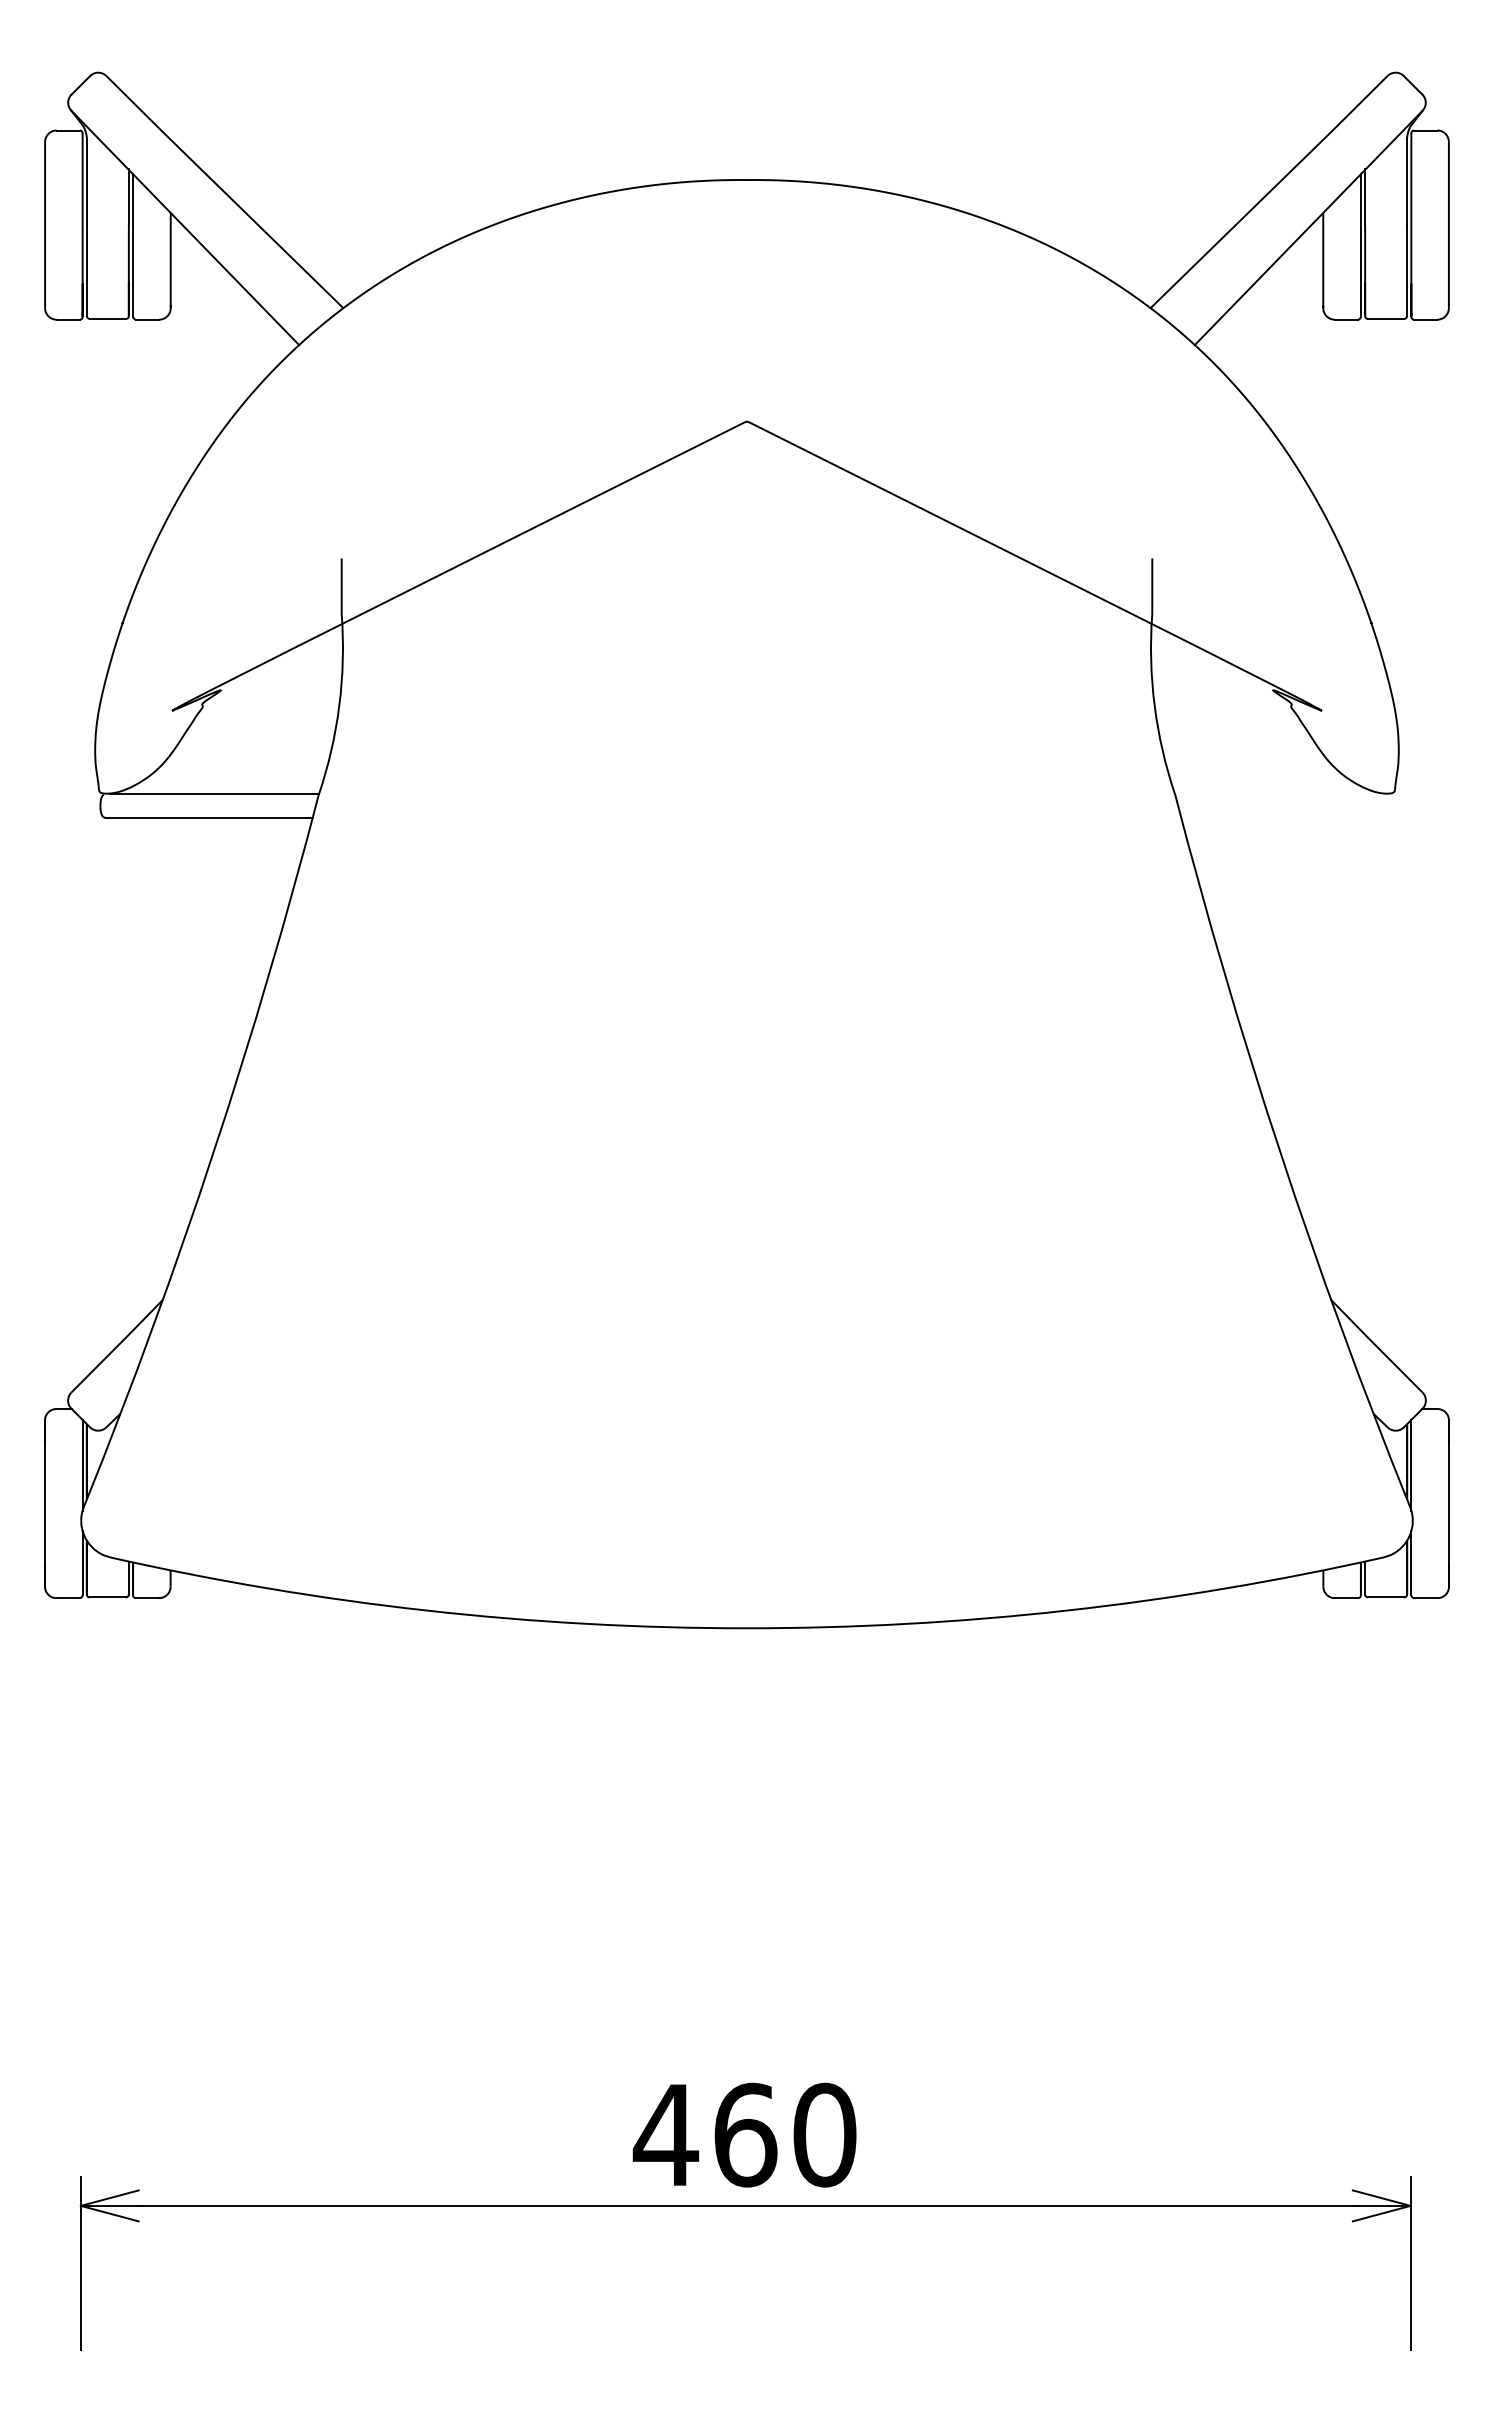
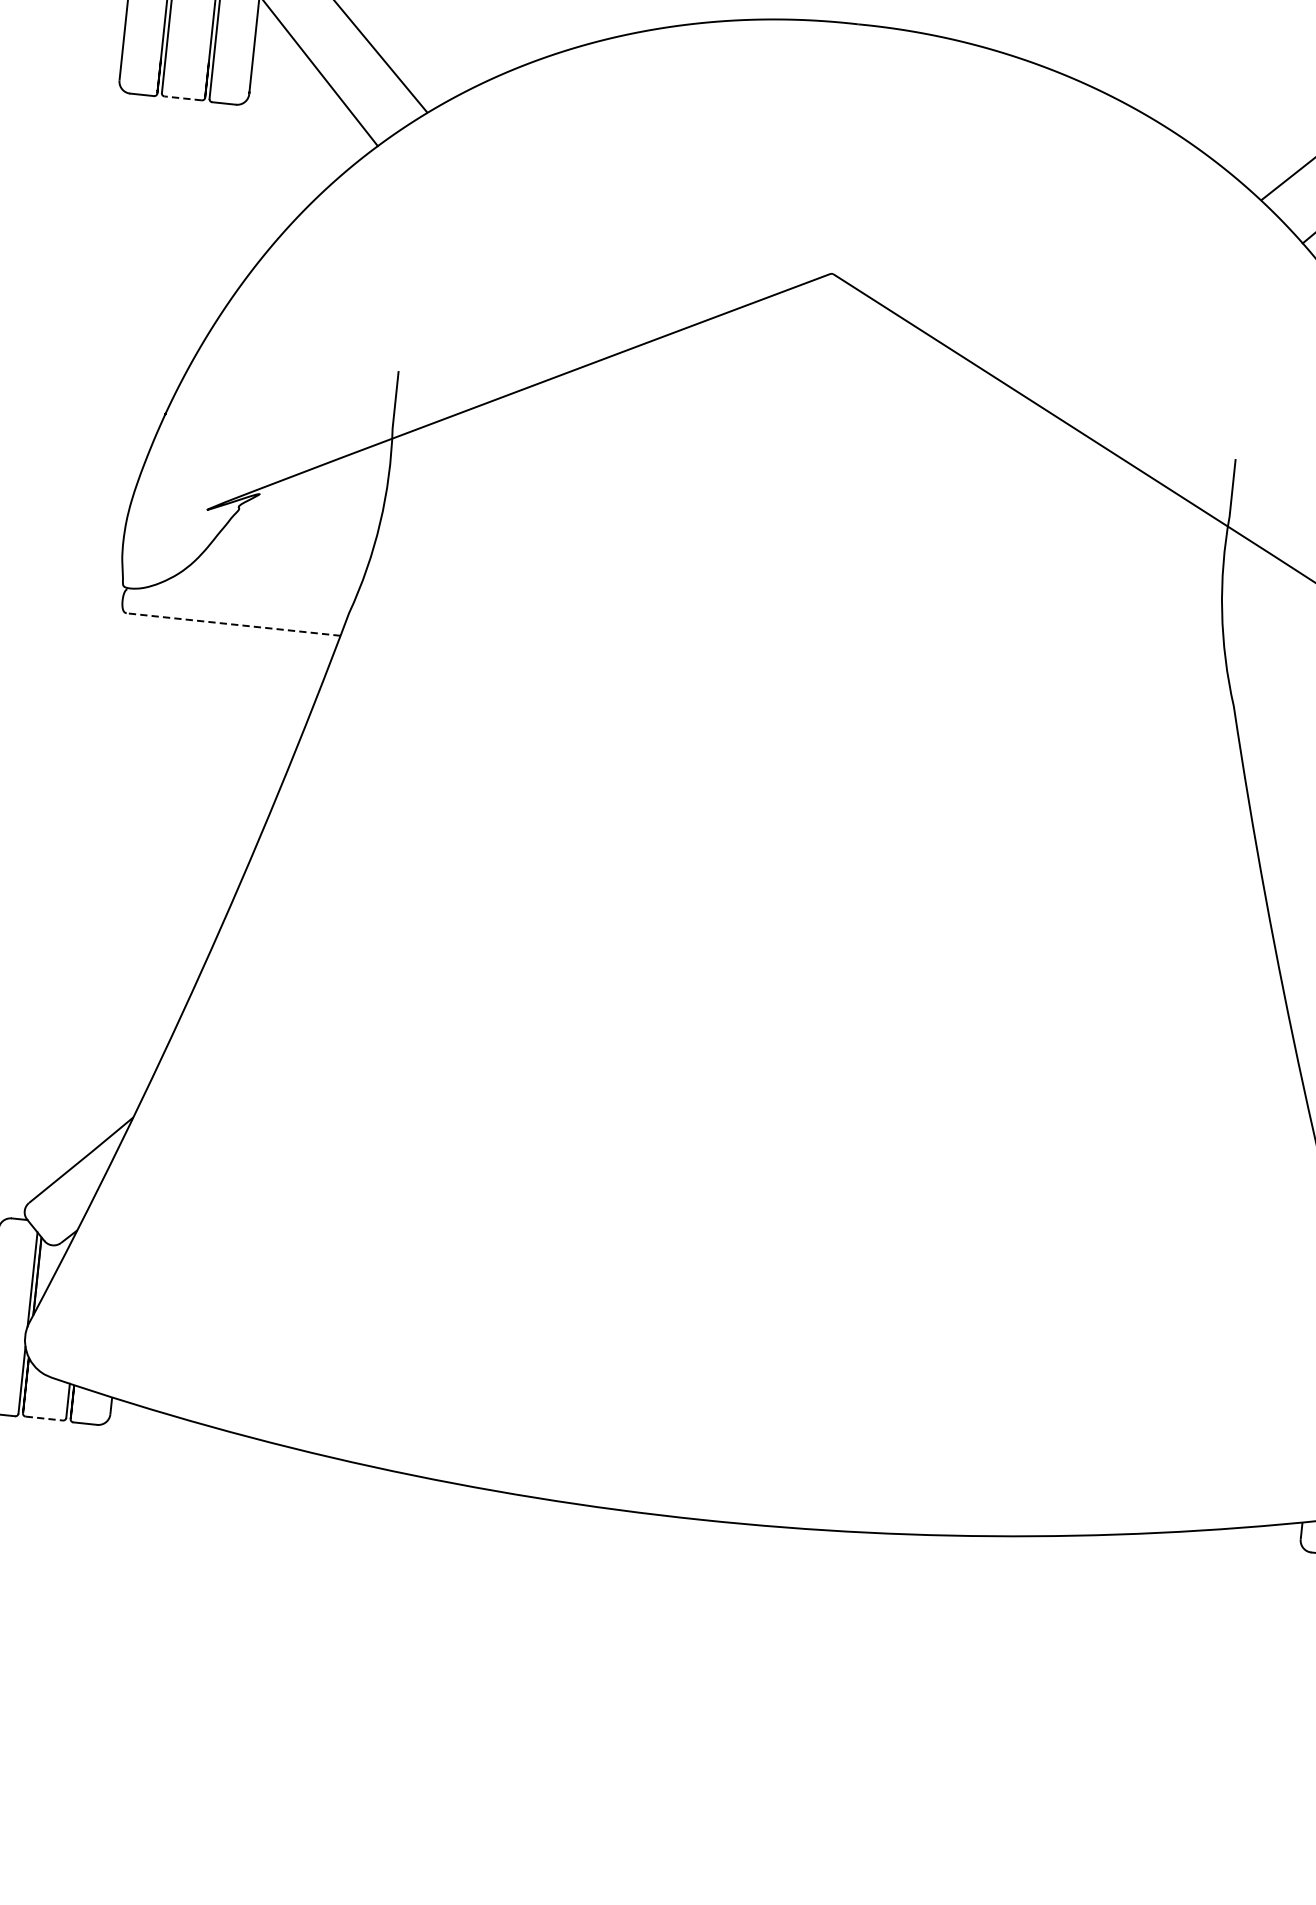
line: (107, 318) -> (182, 97), solid -> dashed
line: (214, 794) -> (241, 601), removed
line: (209, 817) -> (234, 624), solid -> dashed
line: (108, 1597) -> (45, 1418), solid -> dashed

